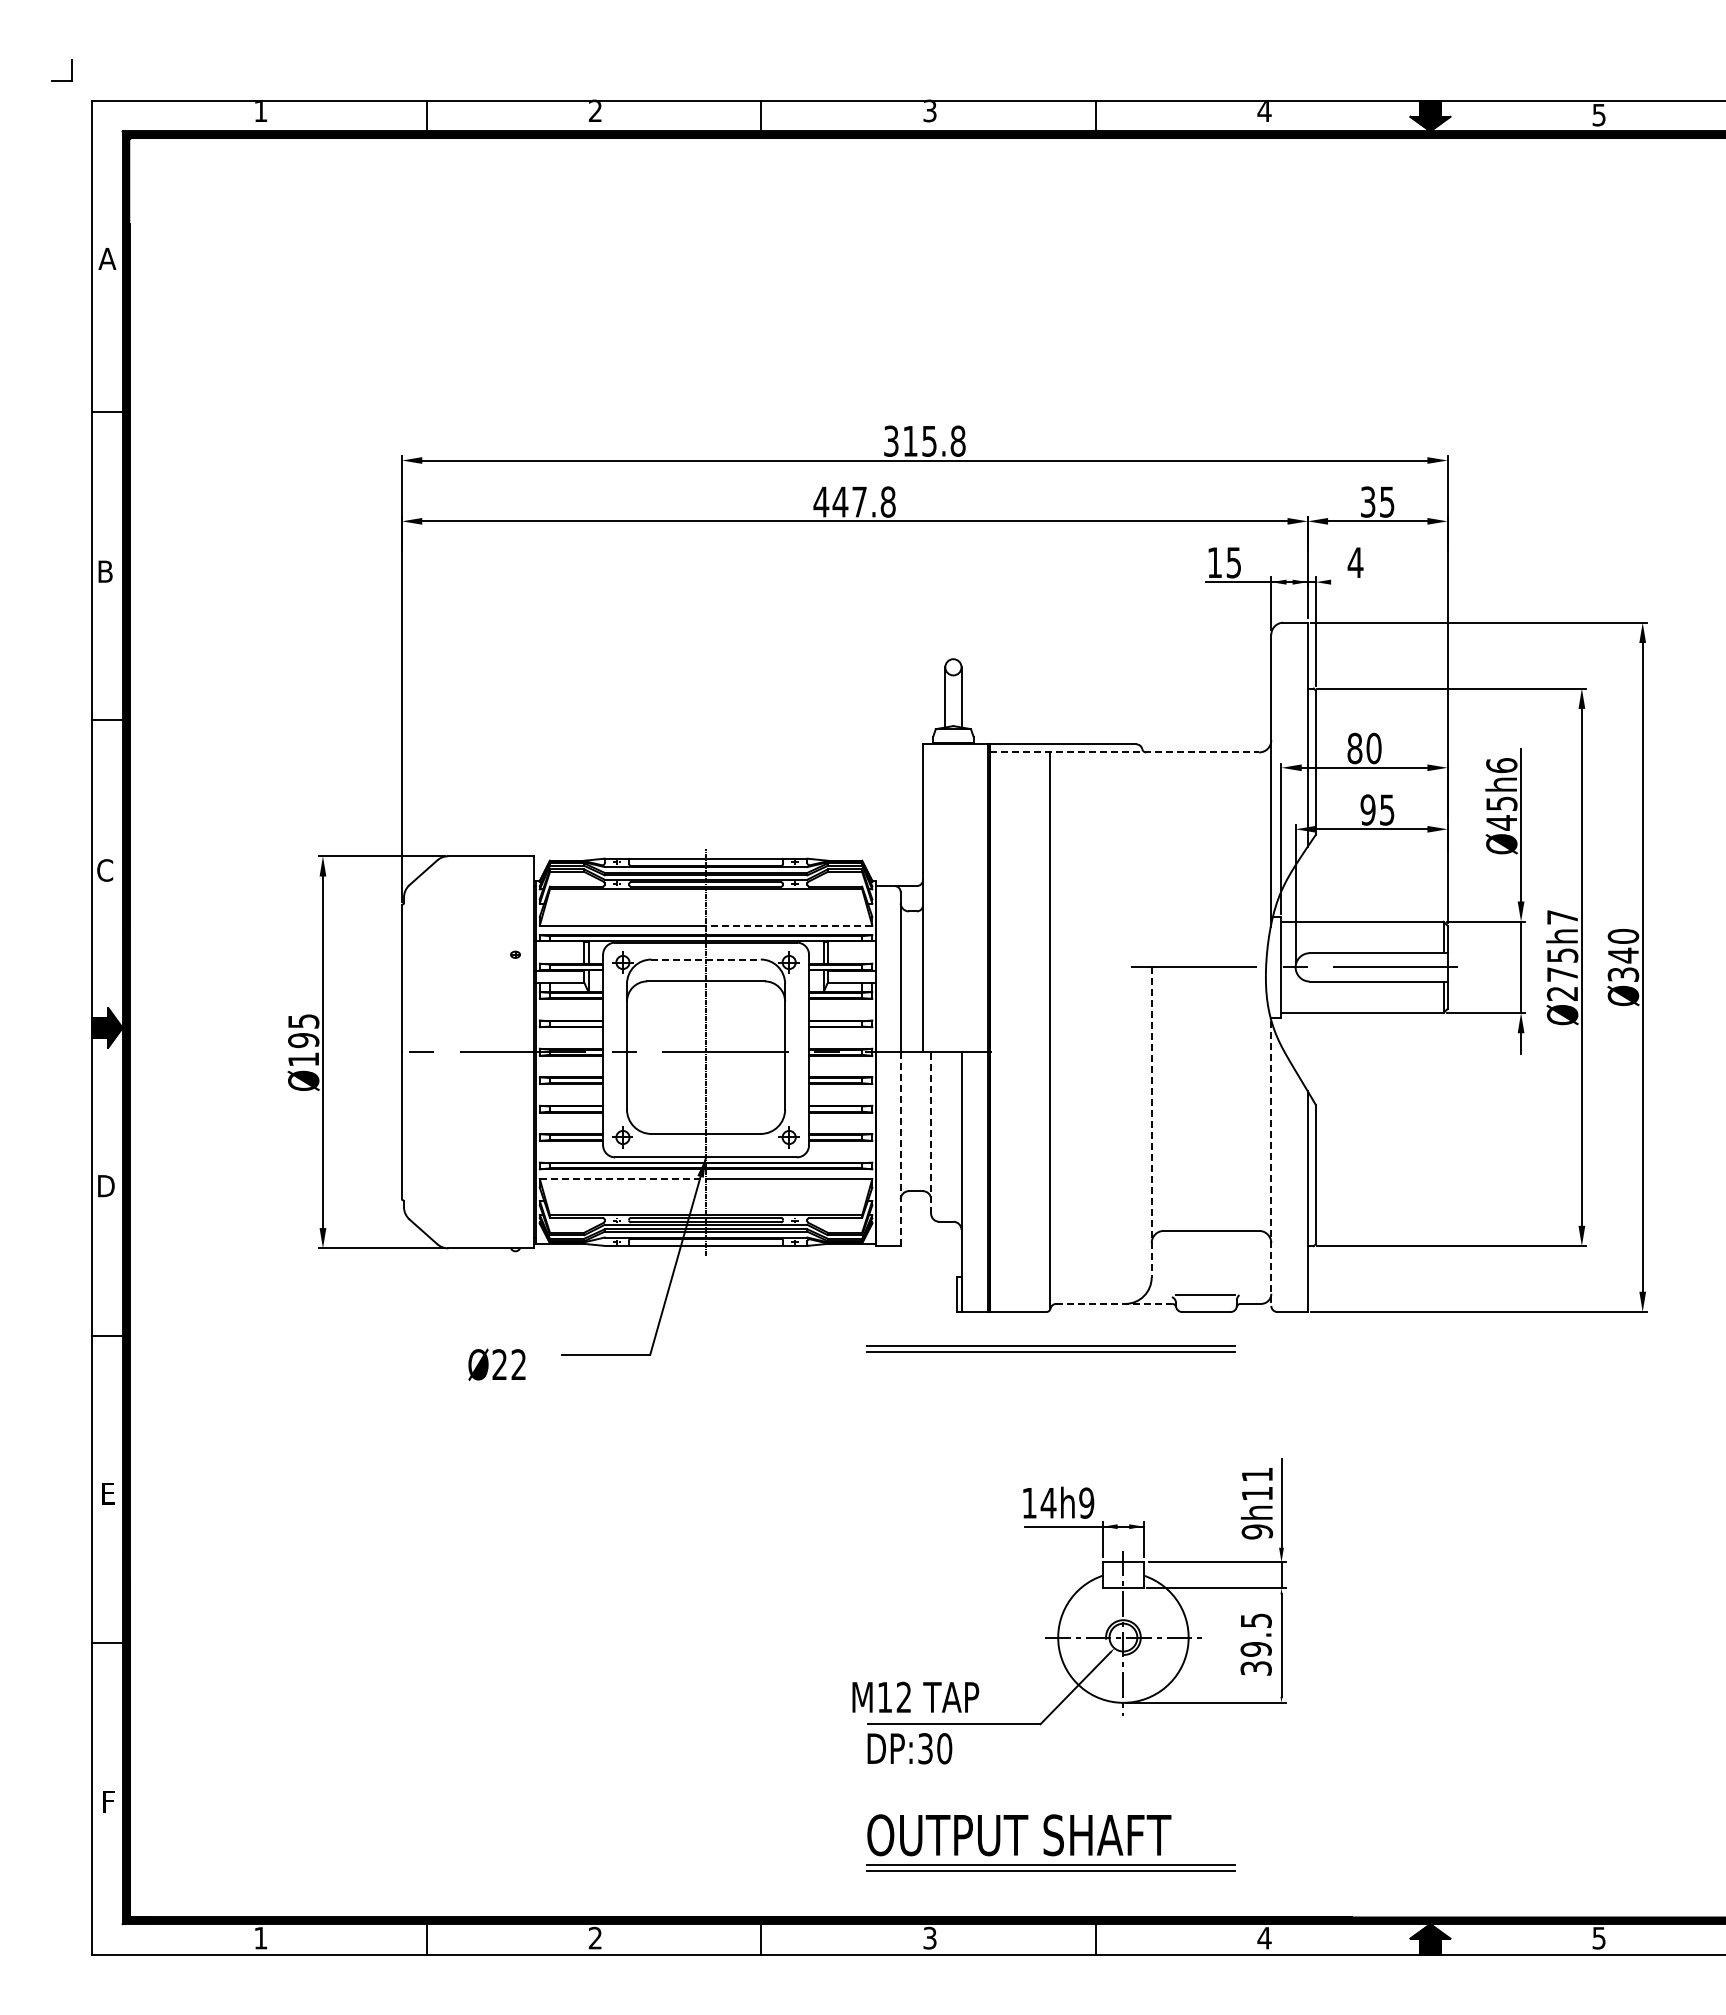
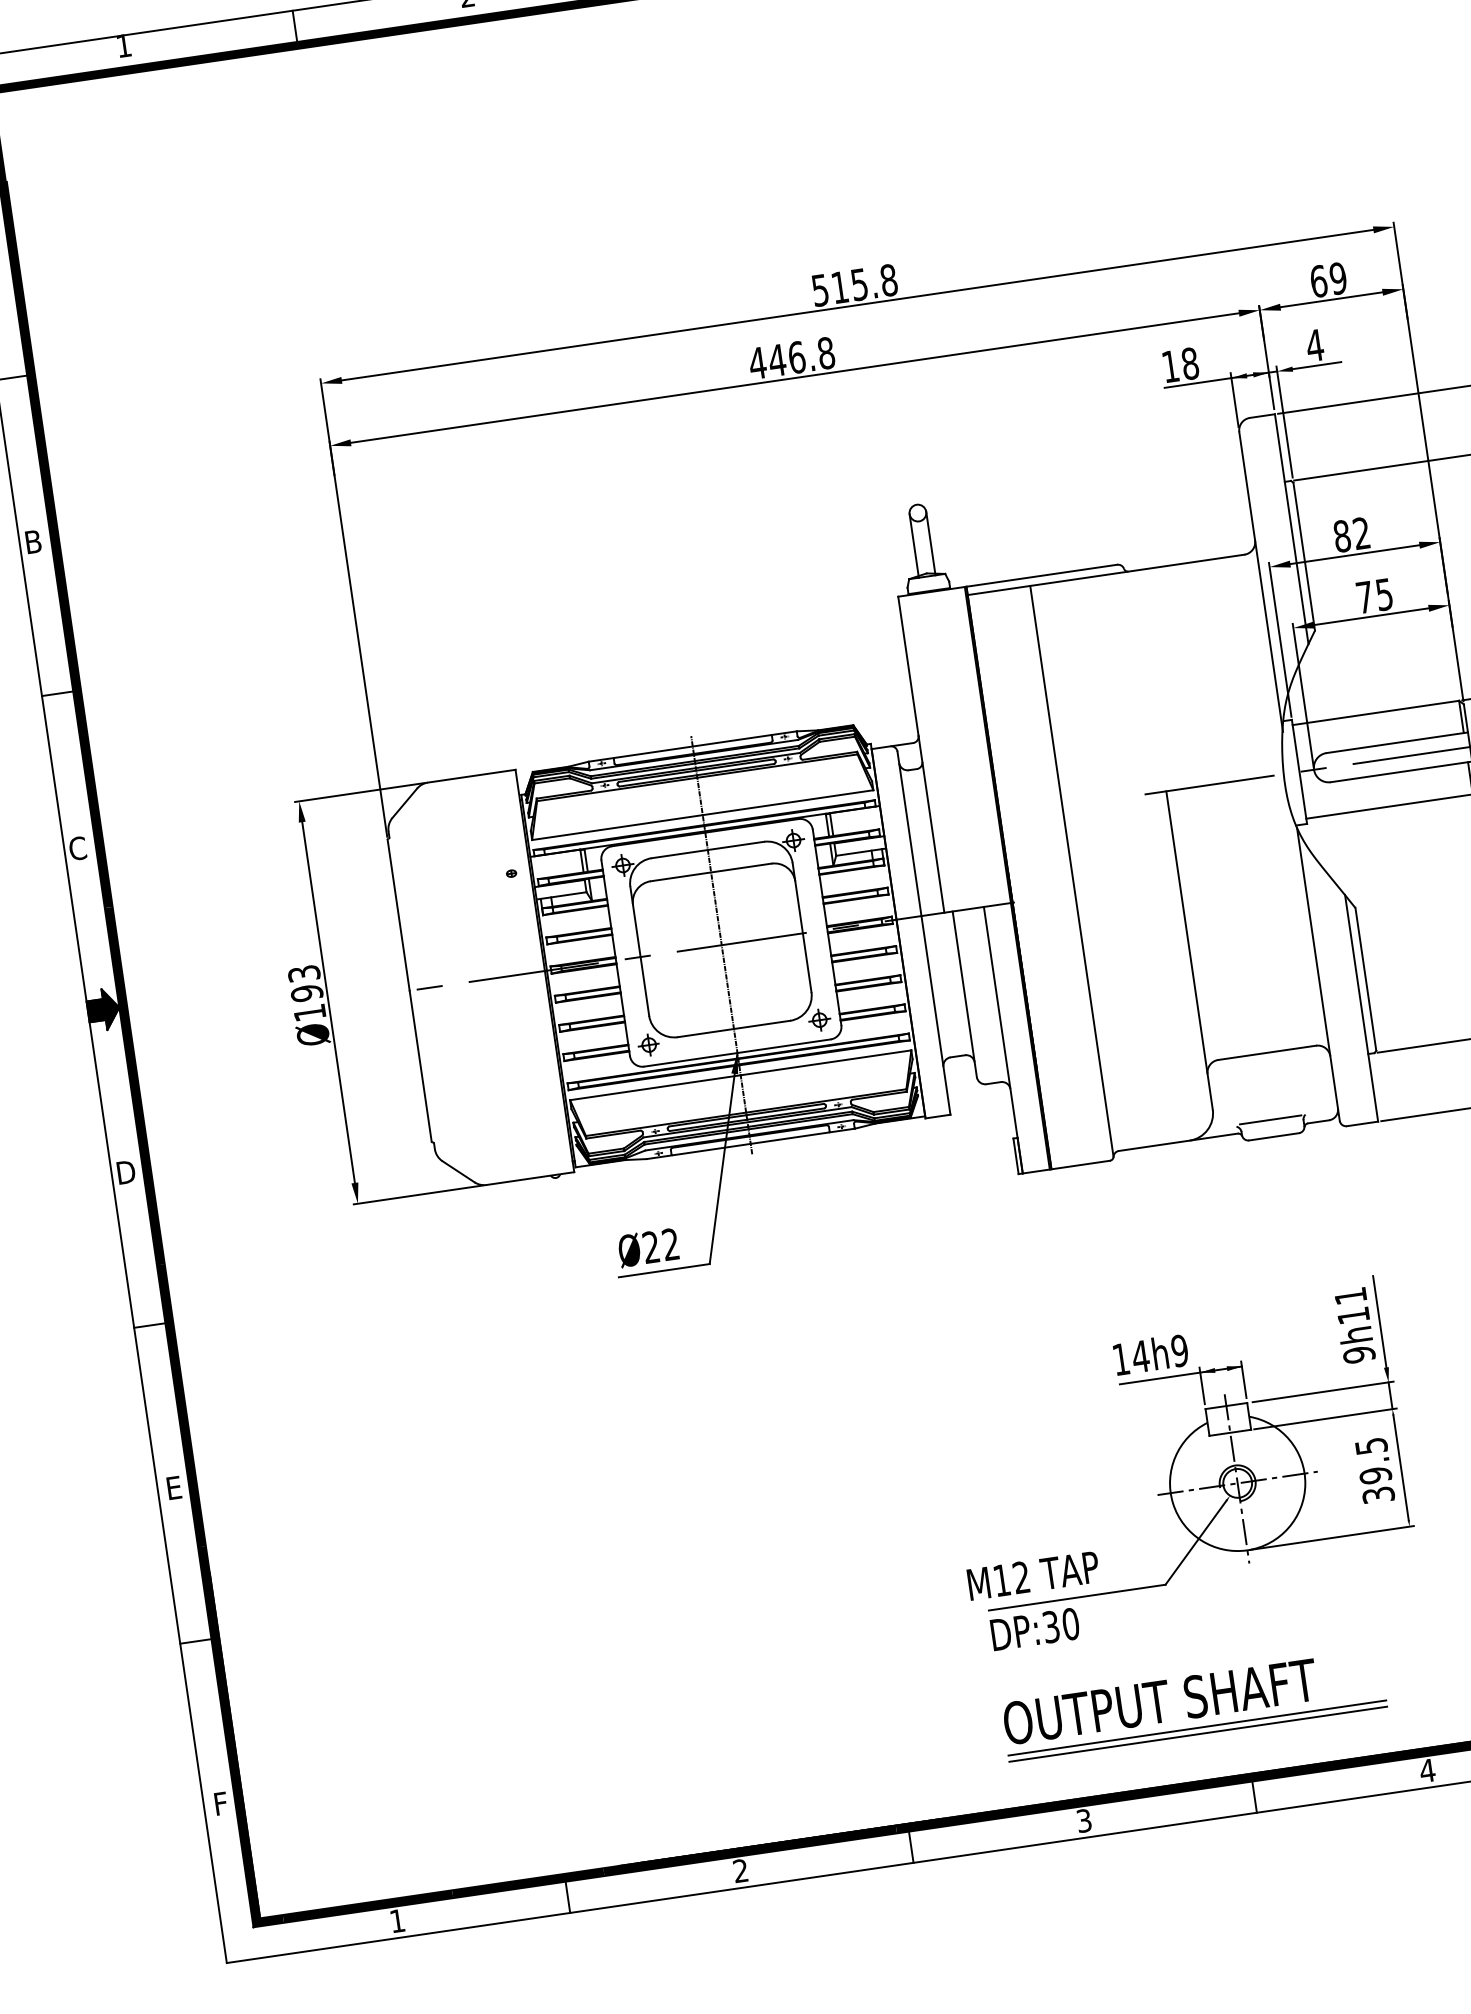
text: (891, 440) -> (820, 289), 315.8 -> 515.8
text: (859, 501) -> (796, 356), 447.8 -> 446.8
text: (1377, 501) -> (1328, 279), 35 -> 69
text: (1233, 562) -> (1189, 363), 15 -> 18
line: (1354, 582) -> (1316, 366), added
text: (1373, 748) -> (1361, 533), 80 -> 82
line: (1124, 752) -> (1106, 574), dashed -> solid
text: (1367, 809) -> (1364, 597), 95 -> 75
line: (788, 925) -> (787, 802), dashed -> solid
line: (706, 959) -> (708, 849), dashed -> solid
text: (303, 1021) -> (303, 973), Ø195 -> Ø193
line: (1151, 1122) -> (1189, 950), dashed -> solid
line: (931, 1132) -> (965, 993), dashed -> solid
line: (900, 1149) -> (935, 1015), dashed -> solid
line: (1271, 1163) -> (1318, 974), dashed -> solid
line: (623, 1179) -> (656, 1088), dashed -> solid
line: (1114, 1303) -> (1178, 1141), dashed -> solid
part: (1050, 1348) -> (1119, 1197), removed
text: (496, 1364) -> (647, 1247), moved

